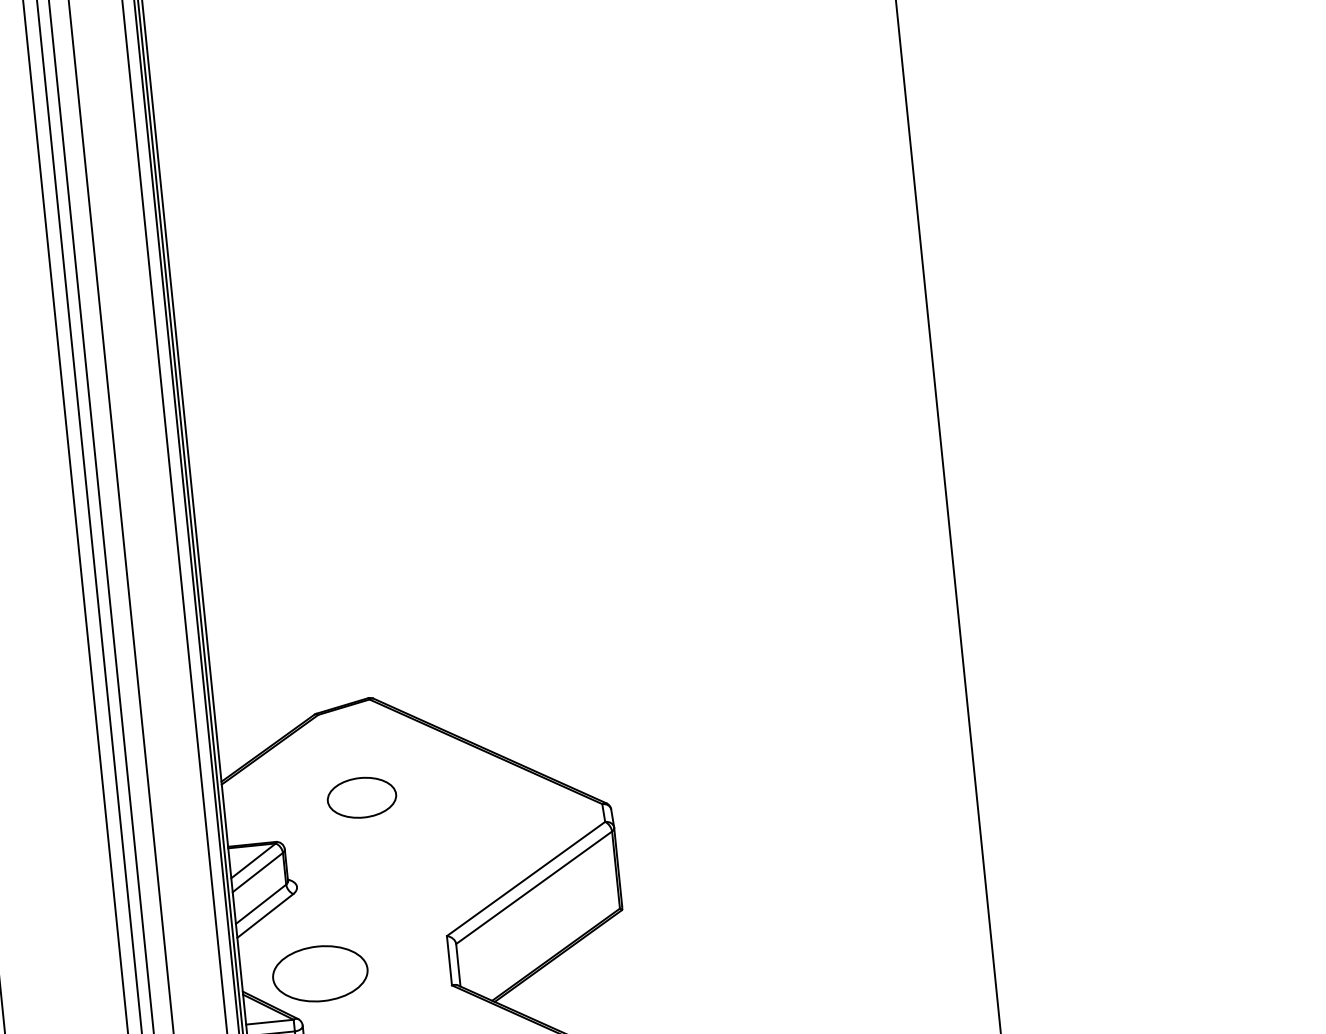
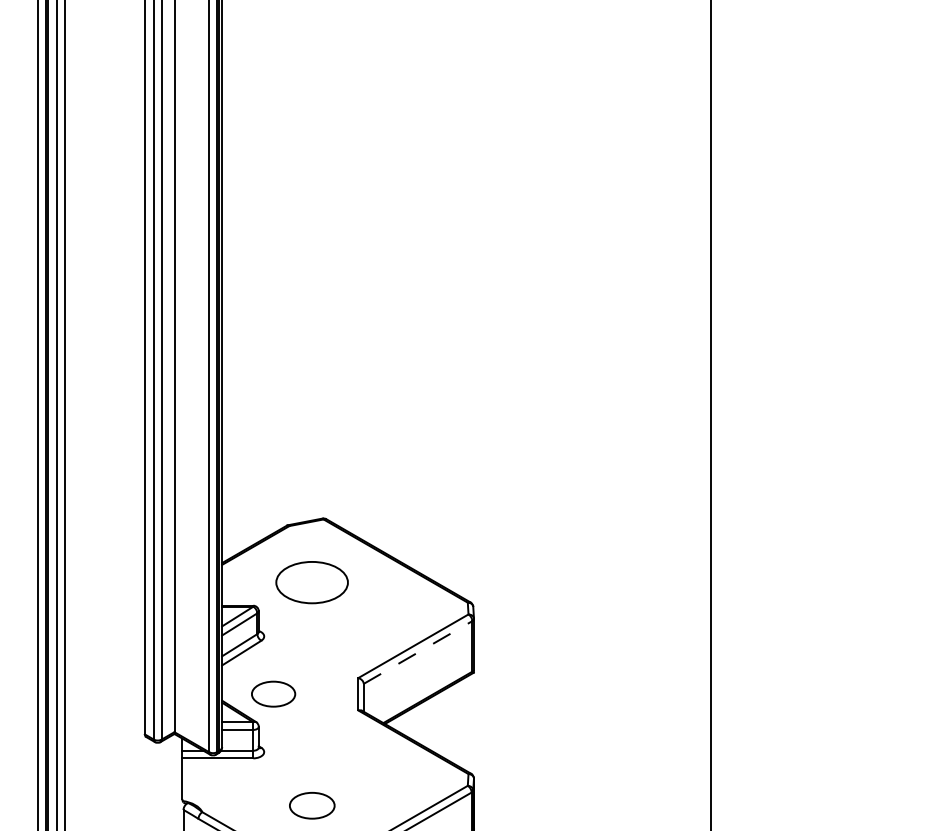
part: (362, 797) -> (312, 582), size x1.6
line: (534, 887) -> (418, 652), solid -> dashed
part: (320, 972) -> (273, 693), size x0.7

